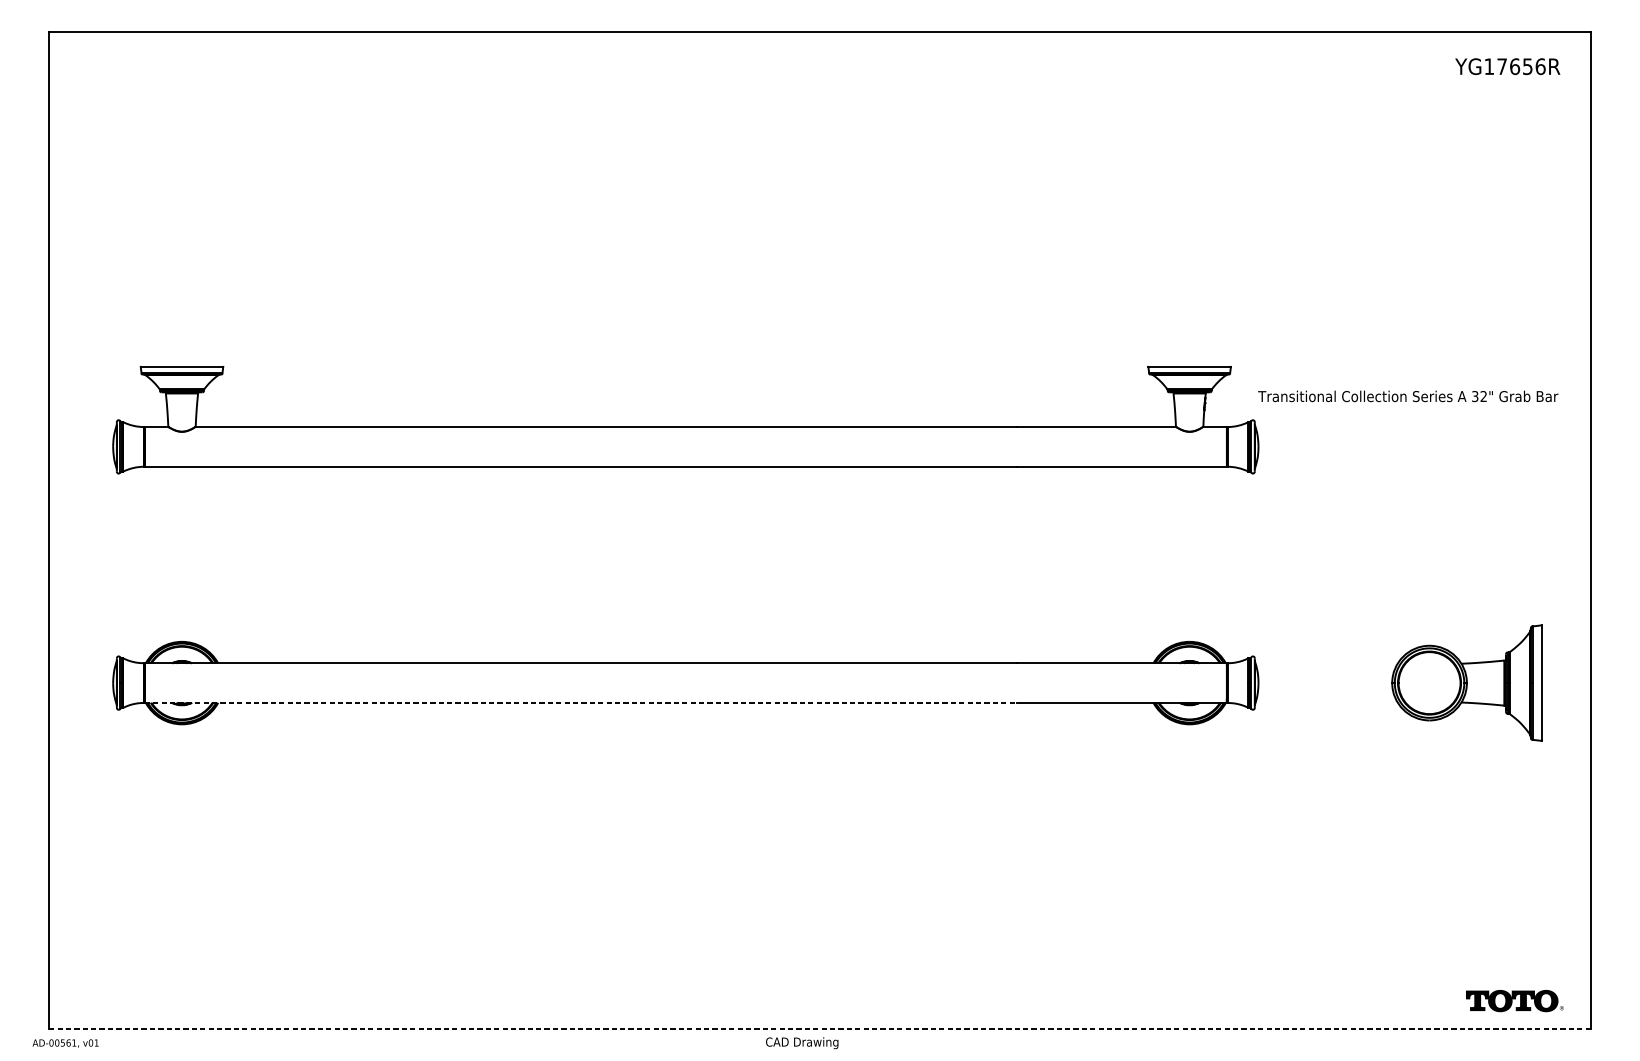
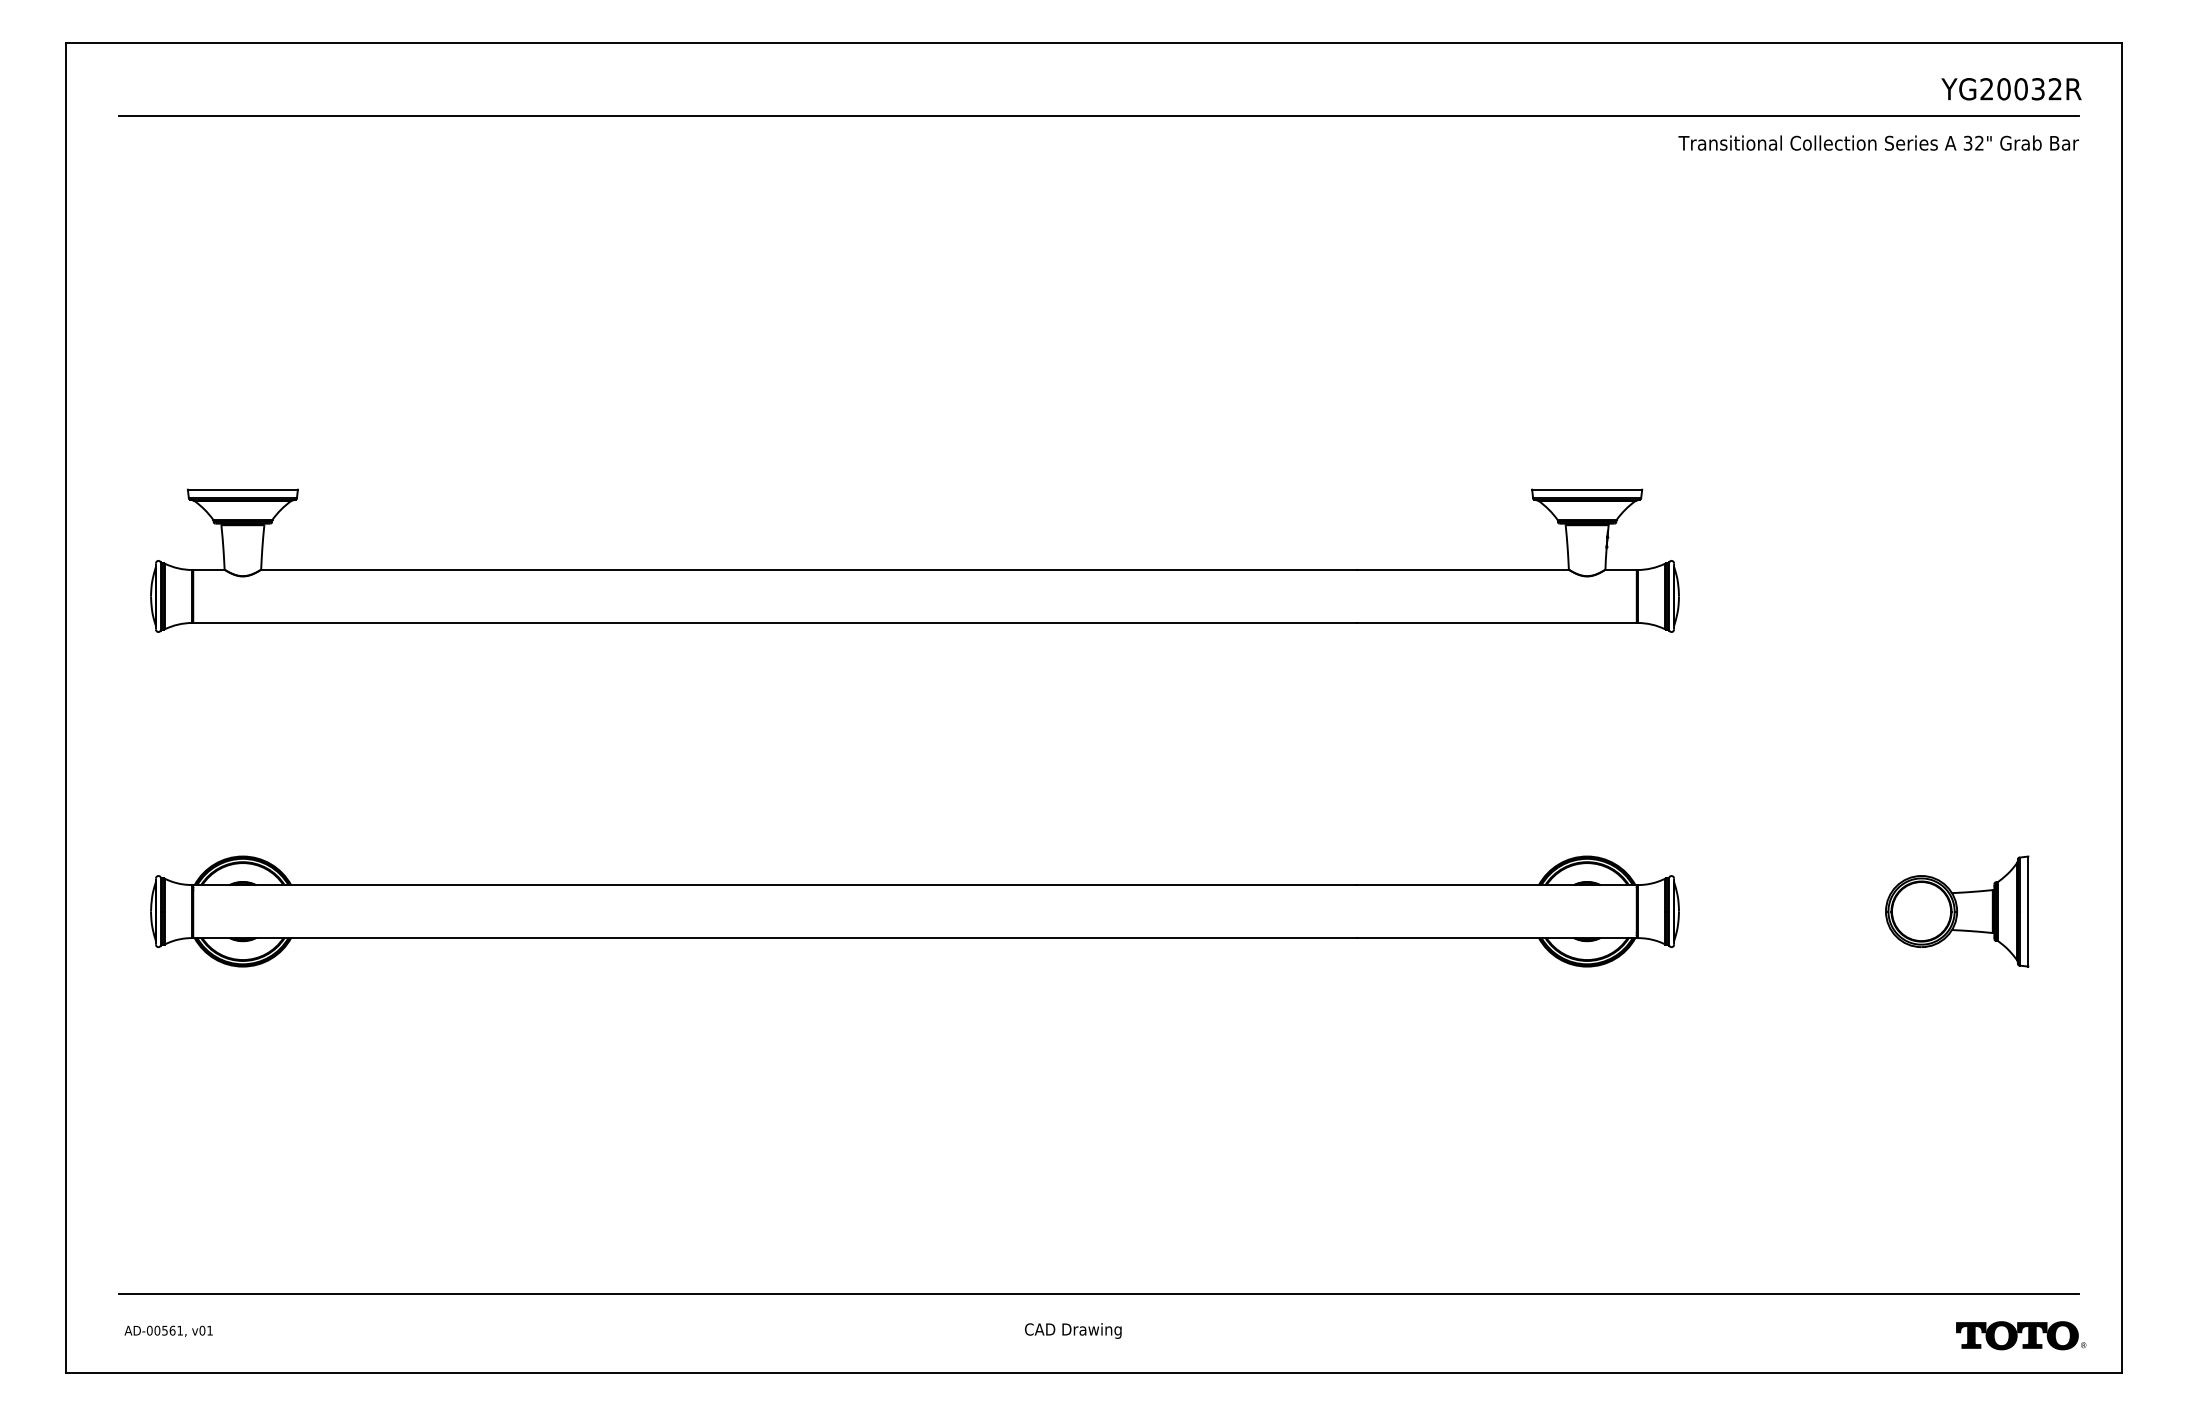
text: (1515, 66) -> (2021, 89), YG17656R -> YG20032R
line: (823, 87) -> (1098, 116), added
text: (1408, 395) -> (1878, 142), moved
part: (1467, 683) -> (1957, 911), size x0.71
line: (581, 702) -> (775, 937), dashed -> solid
line: (823, 969) -> (1098, 1293), added
line: (819, 1029) -> (1093, 1373), dashed -> solid
text: (65, 1042) -> (168, 1330), moved
text: (802, 1042) -> (1073, 1330), moved

